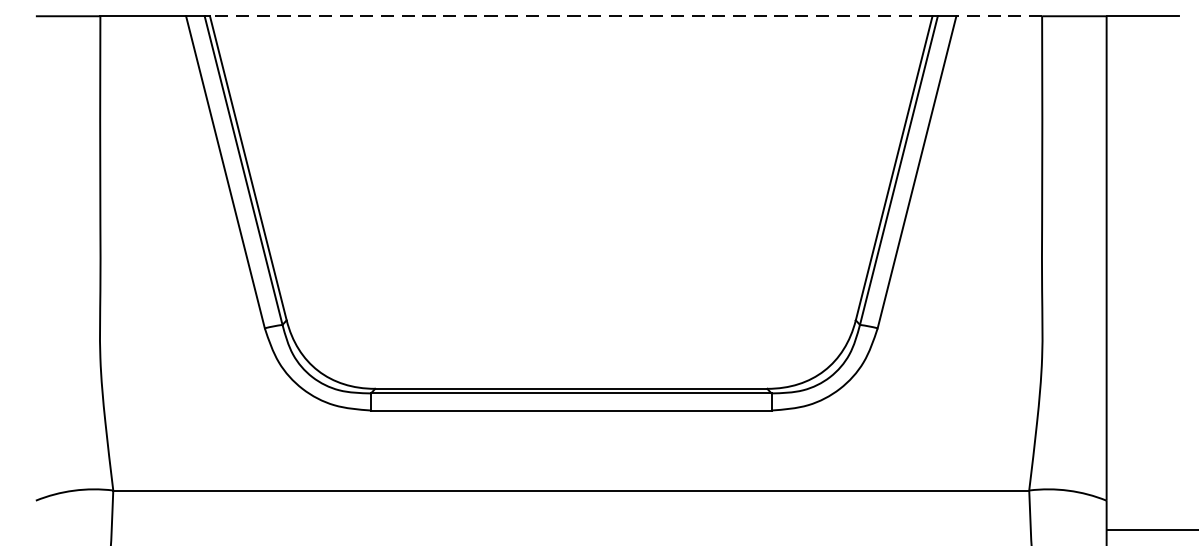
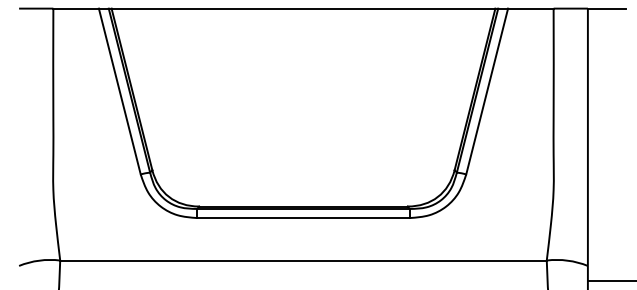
line: (571, 16) -> (303, 8), dashed -> solid
line: (998, 16) -> (530, 8), dashed -> solid

